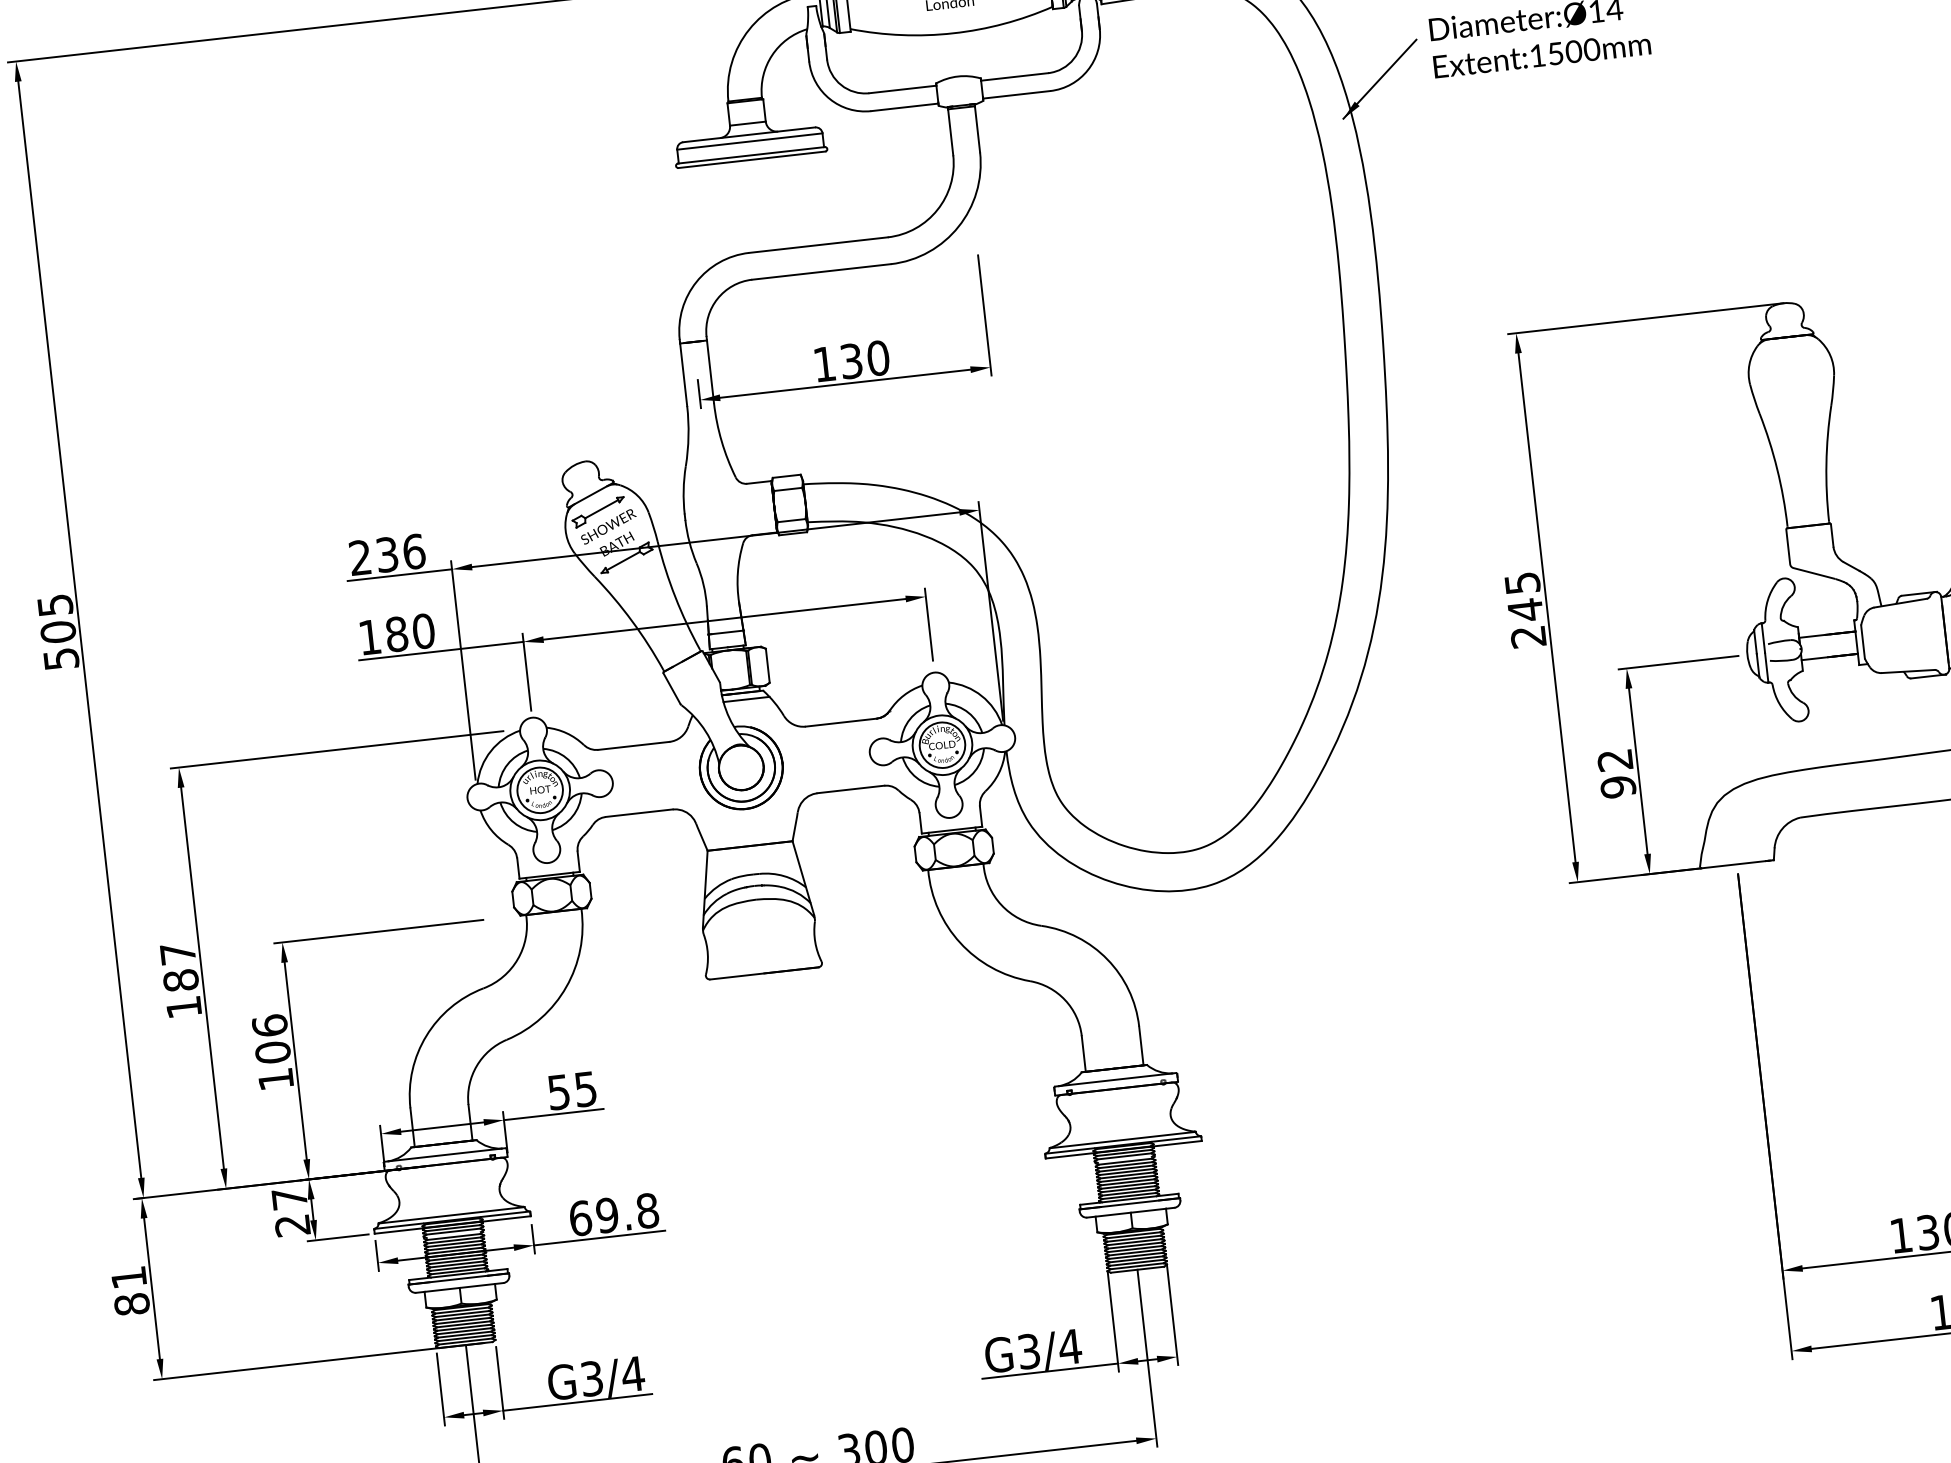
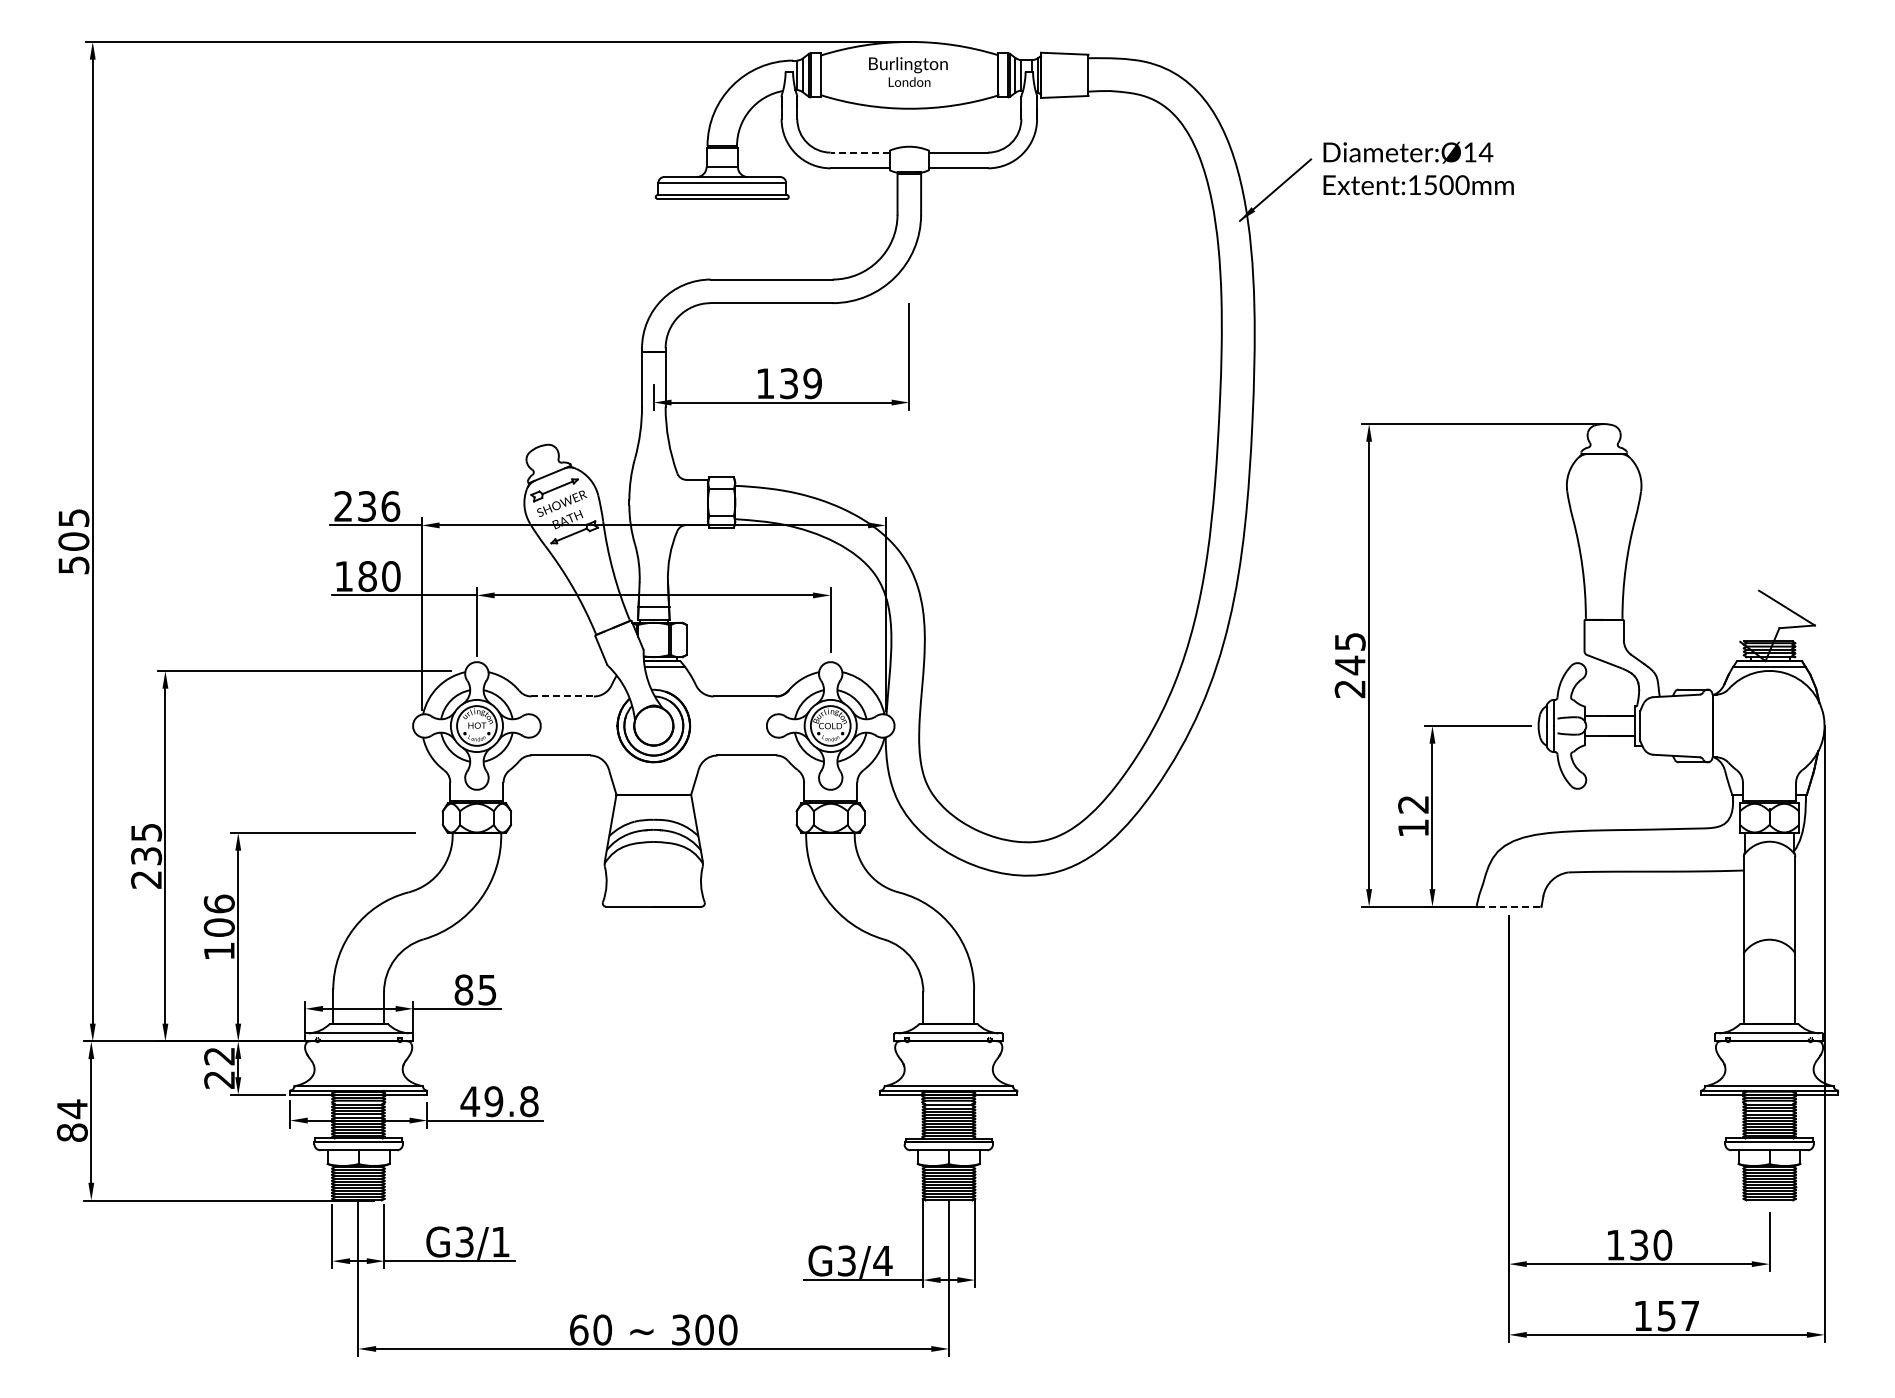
line: (902, 89) -> (859, 152), solid -> dashed
text: (878, 358) -> (812, 383), 130 -> 139
line: (634, 745) -> (563, 696), solid -> dashed
text: (1618, 787) -> (1413, 828), 92 -> 12
line: (1737, 863) -> (1509, 906), solid -> dashed
text: (181, 980) -> (146, 856), 187 -> 235
text: (558, 1091) -> (463, 989), 55 -> 85
text: (289, 1199) -> (219, 1056), 27 -> 22
text: (580, 1218) -> (470, 1101), 69.8 -> 49.8
text: (129, 1278) -> (72, 1109), 81 -> 84
text: (632, 1373) -> (500, 1241), G3/4 -> G3/1

